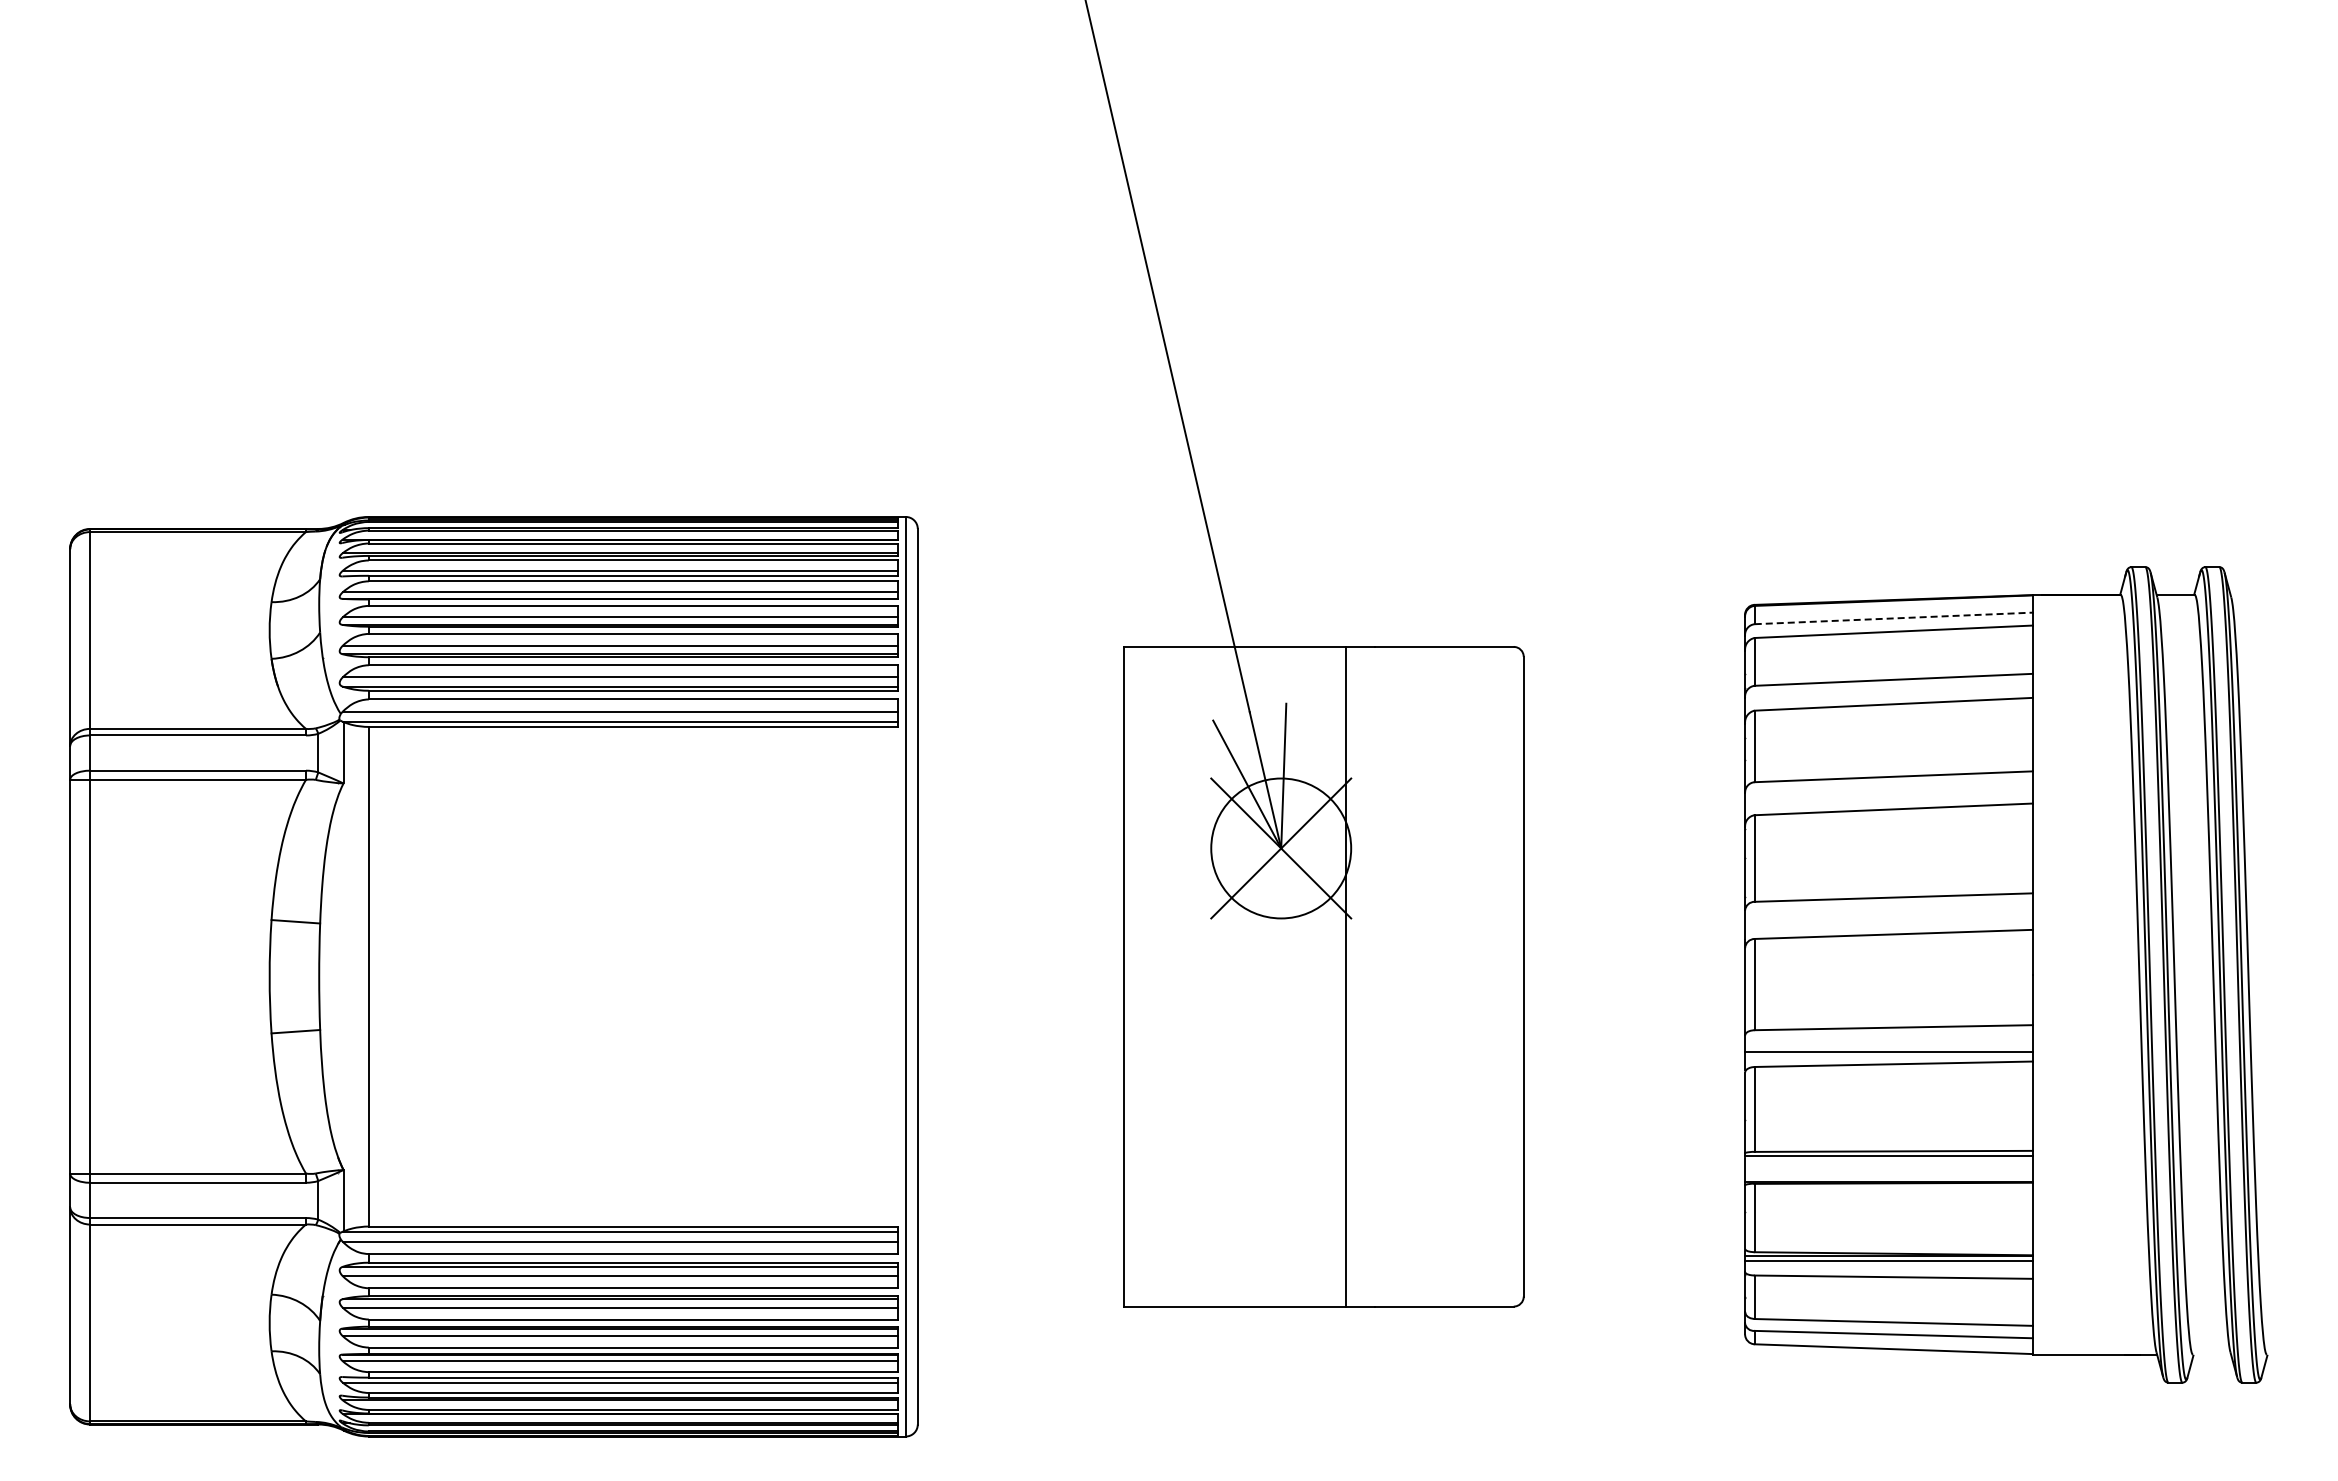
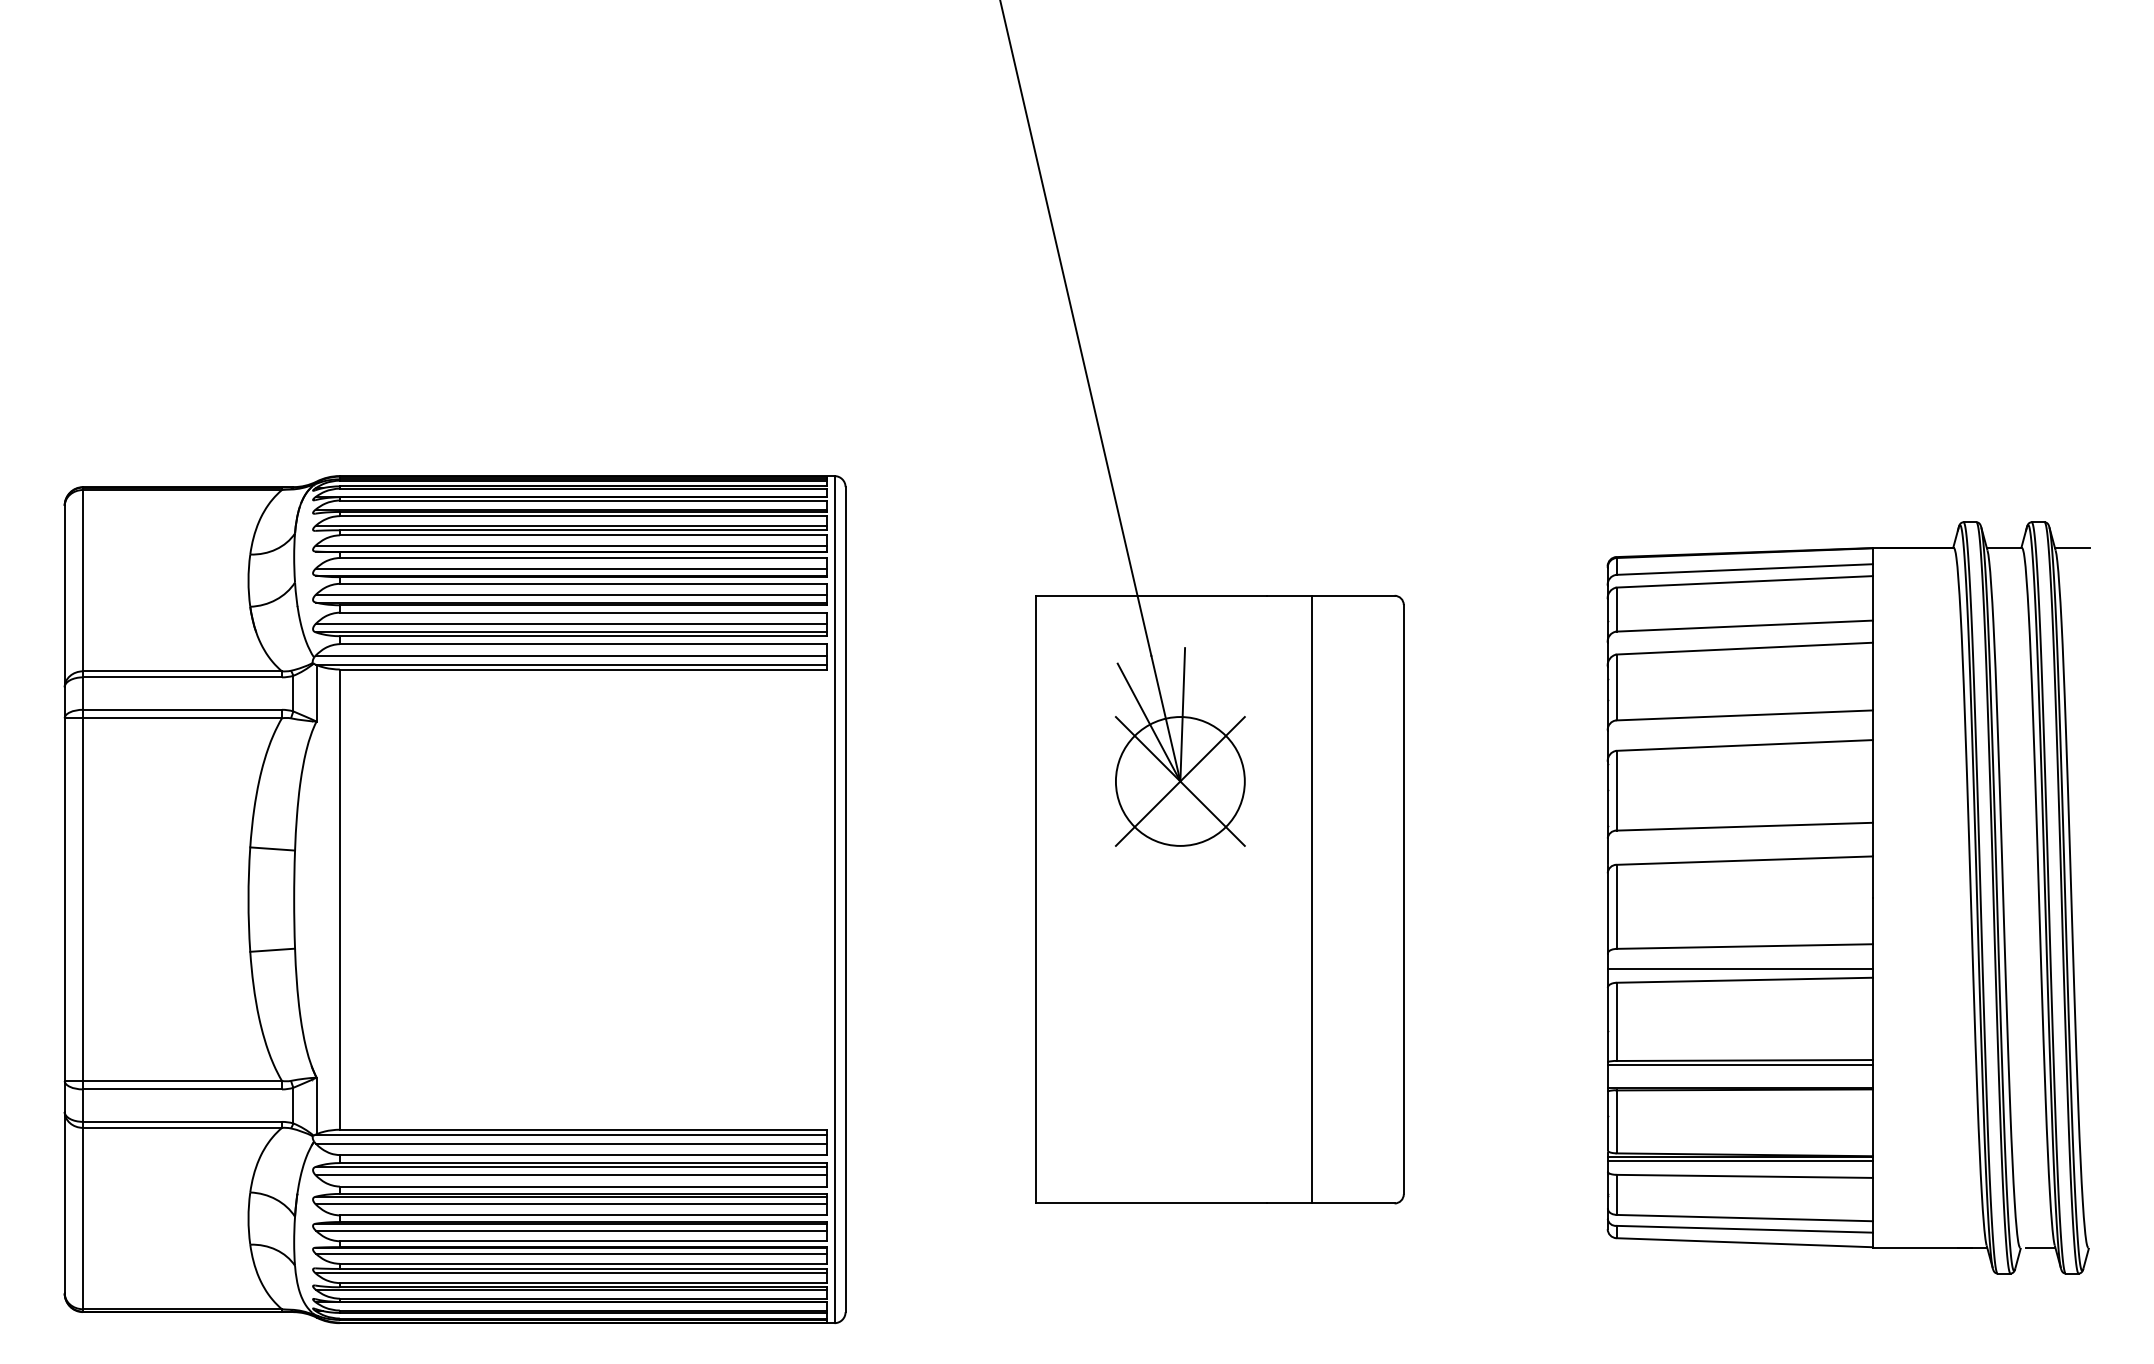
line: (2249, 595) -> (2072, 548), added
line: (1894, 618) -> (1745, 569), dashed -> solid
line: (1345, 976) -> (1311, 899), moved
line: (2214, 1354) -> (2040, 1247), added

